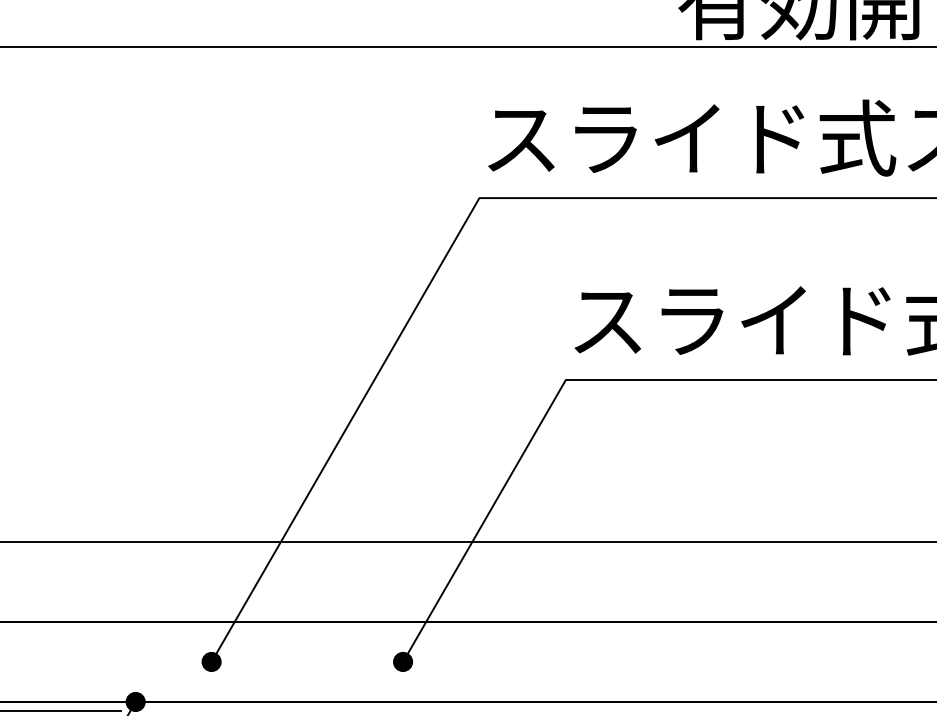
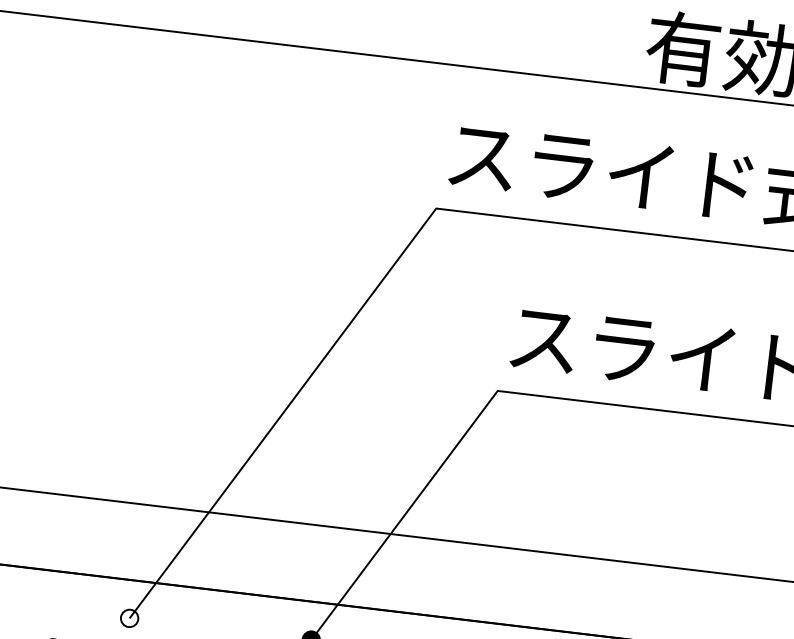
fill: (211, 661) -> (129, 617), removed

